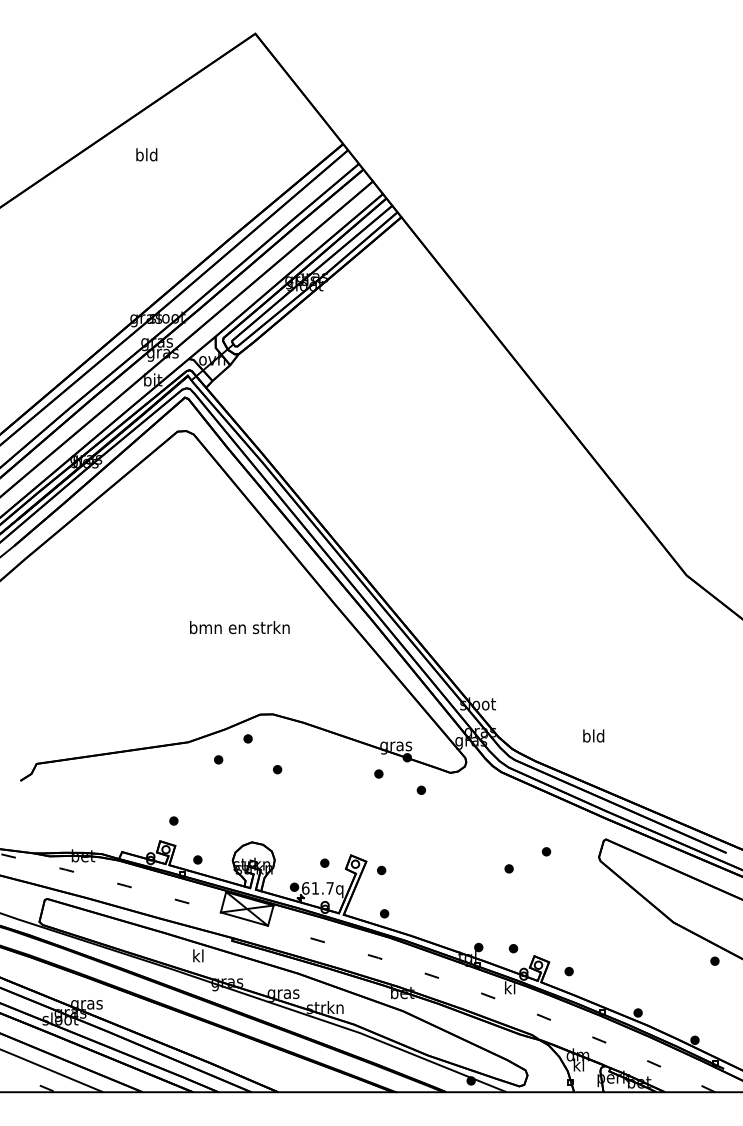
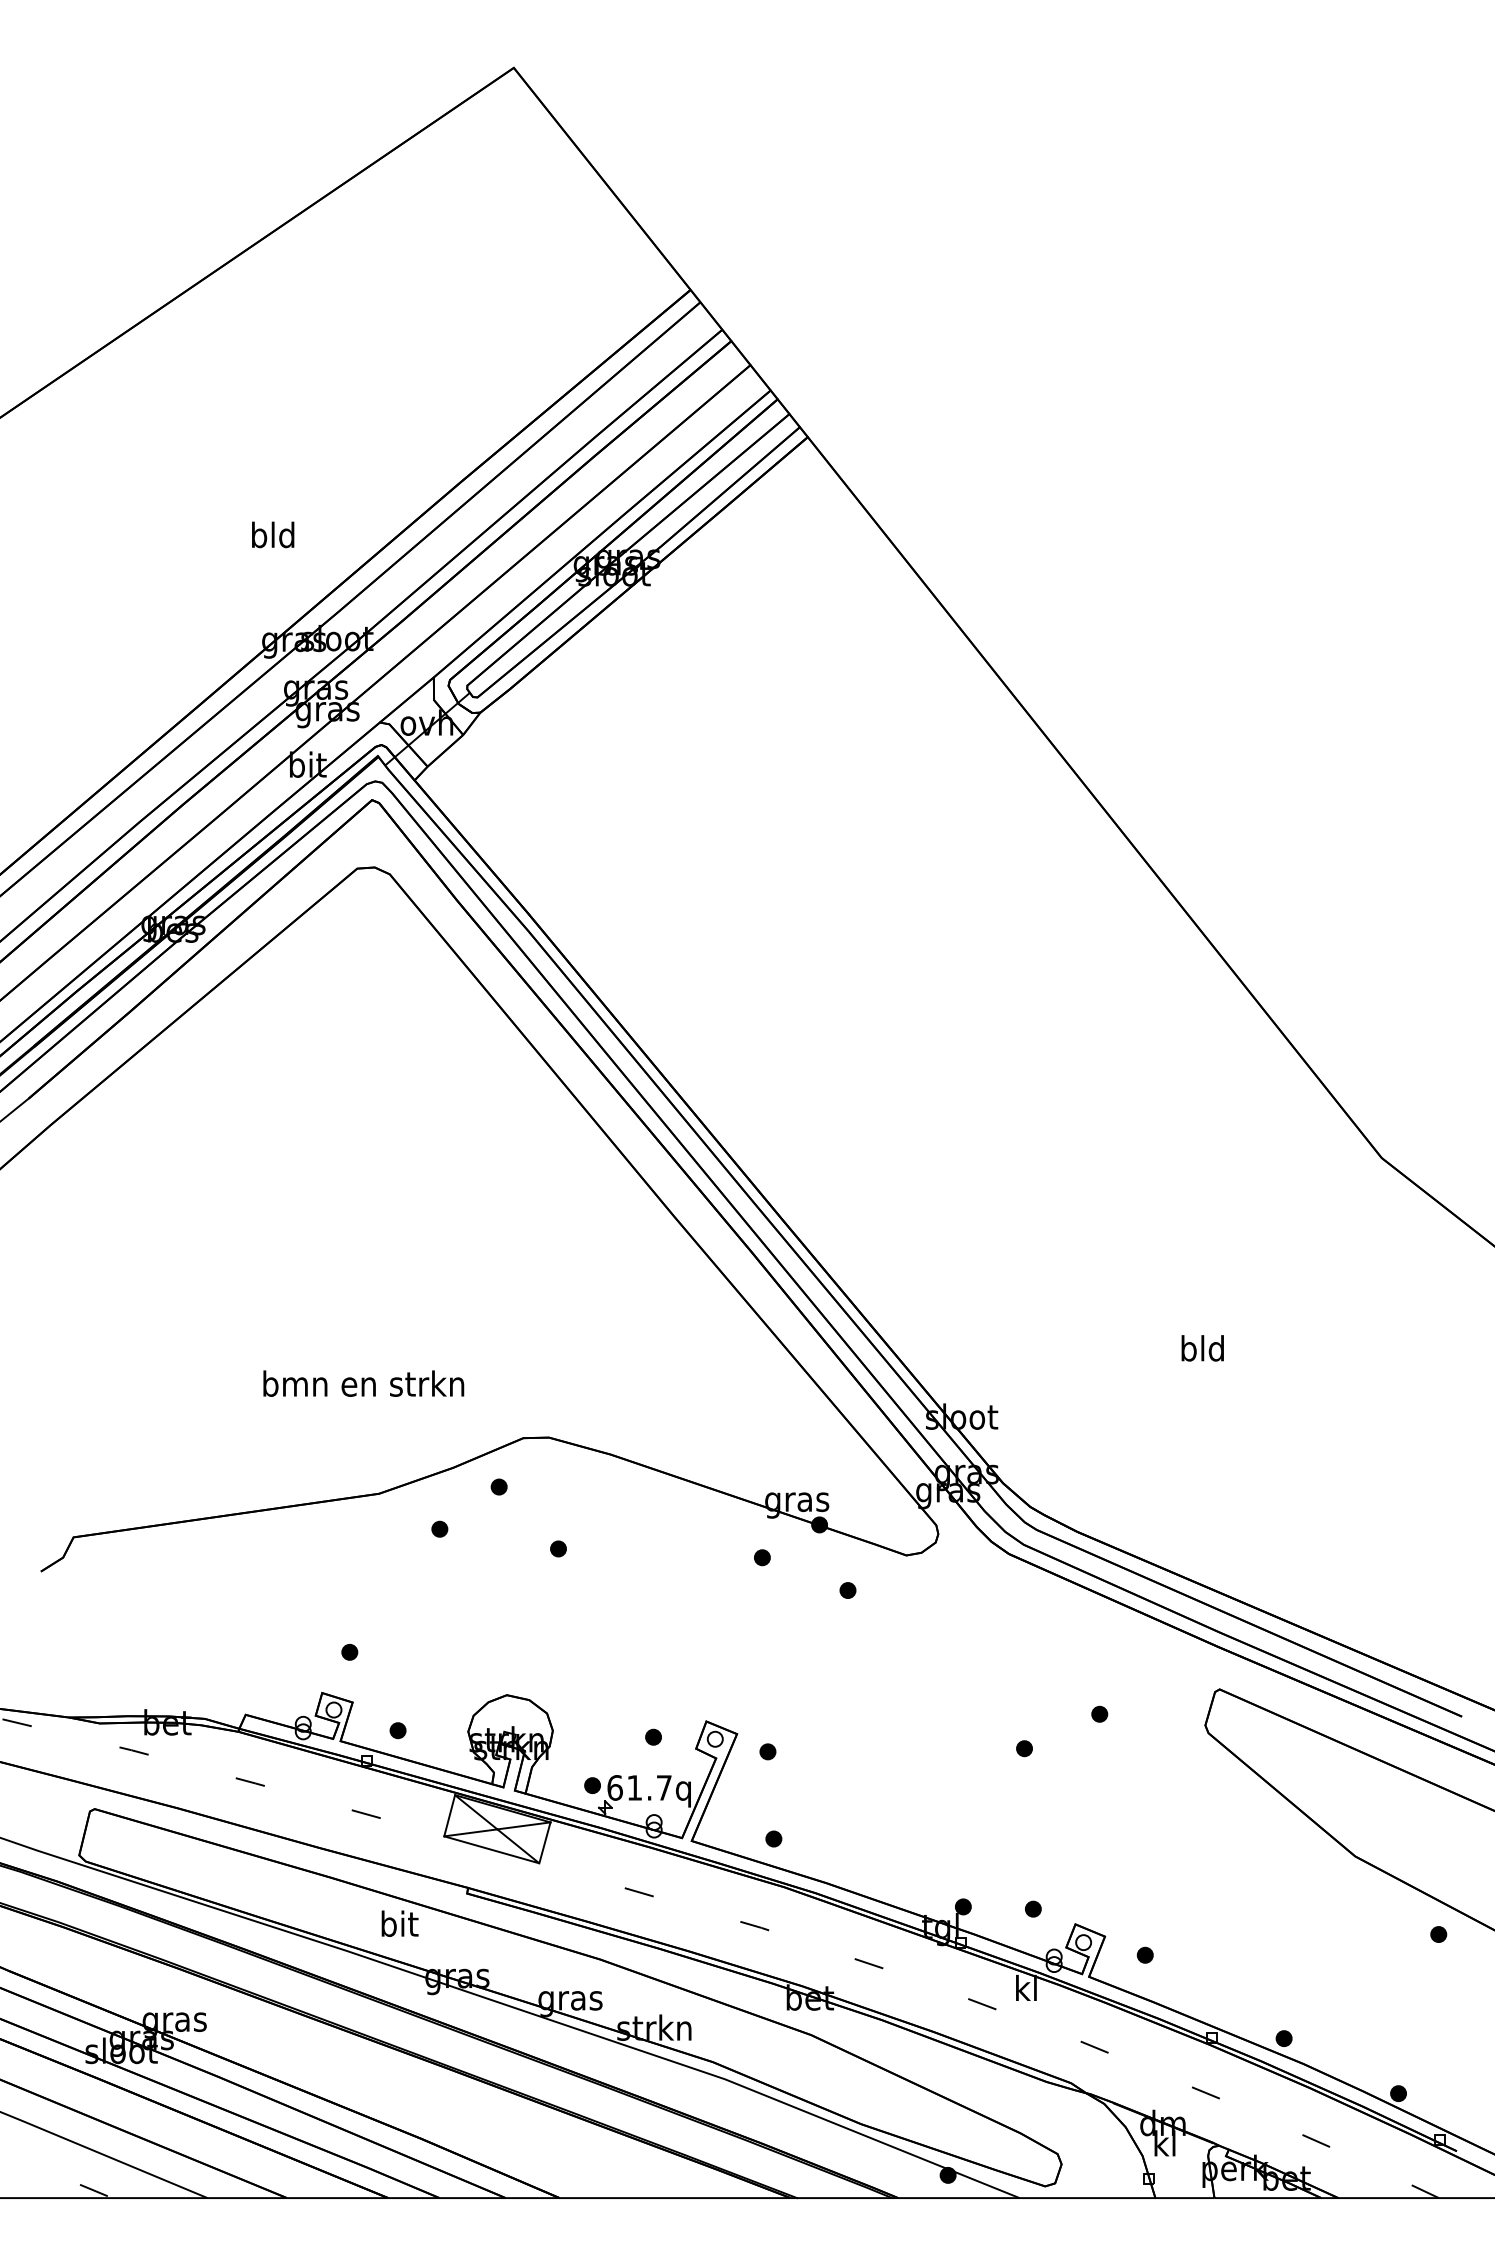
text: (146, 154) -> (272, 534), moved
text: (239, 627) -> (363, 1383), moved
text: (593, 735) -> (1202, 1347), moved
text: (198, 955) -> (399, 1922), kl -> bit

